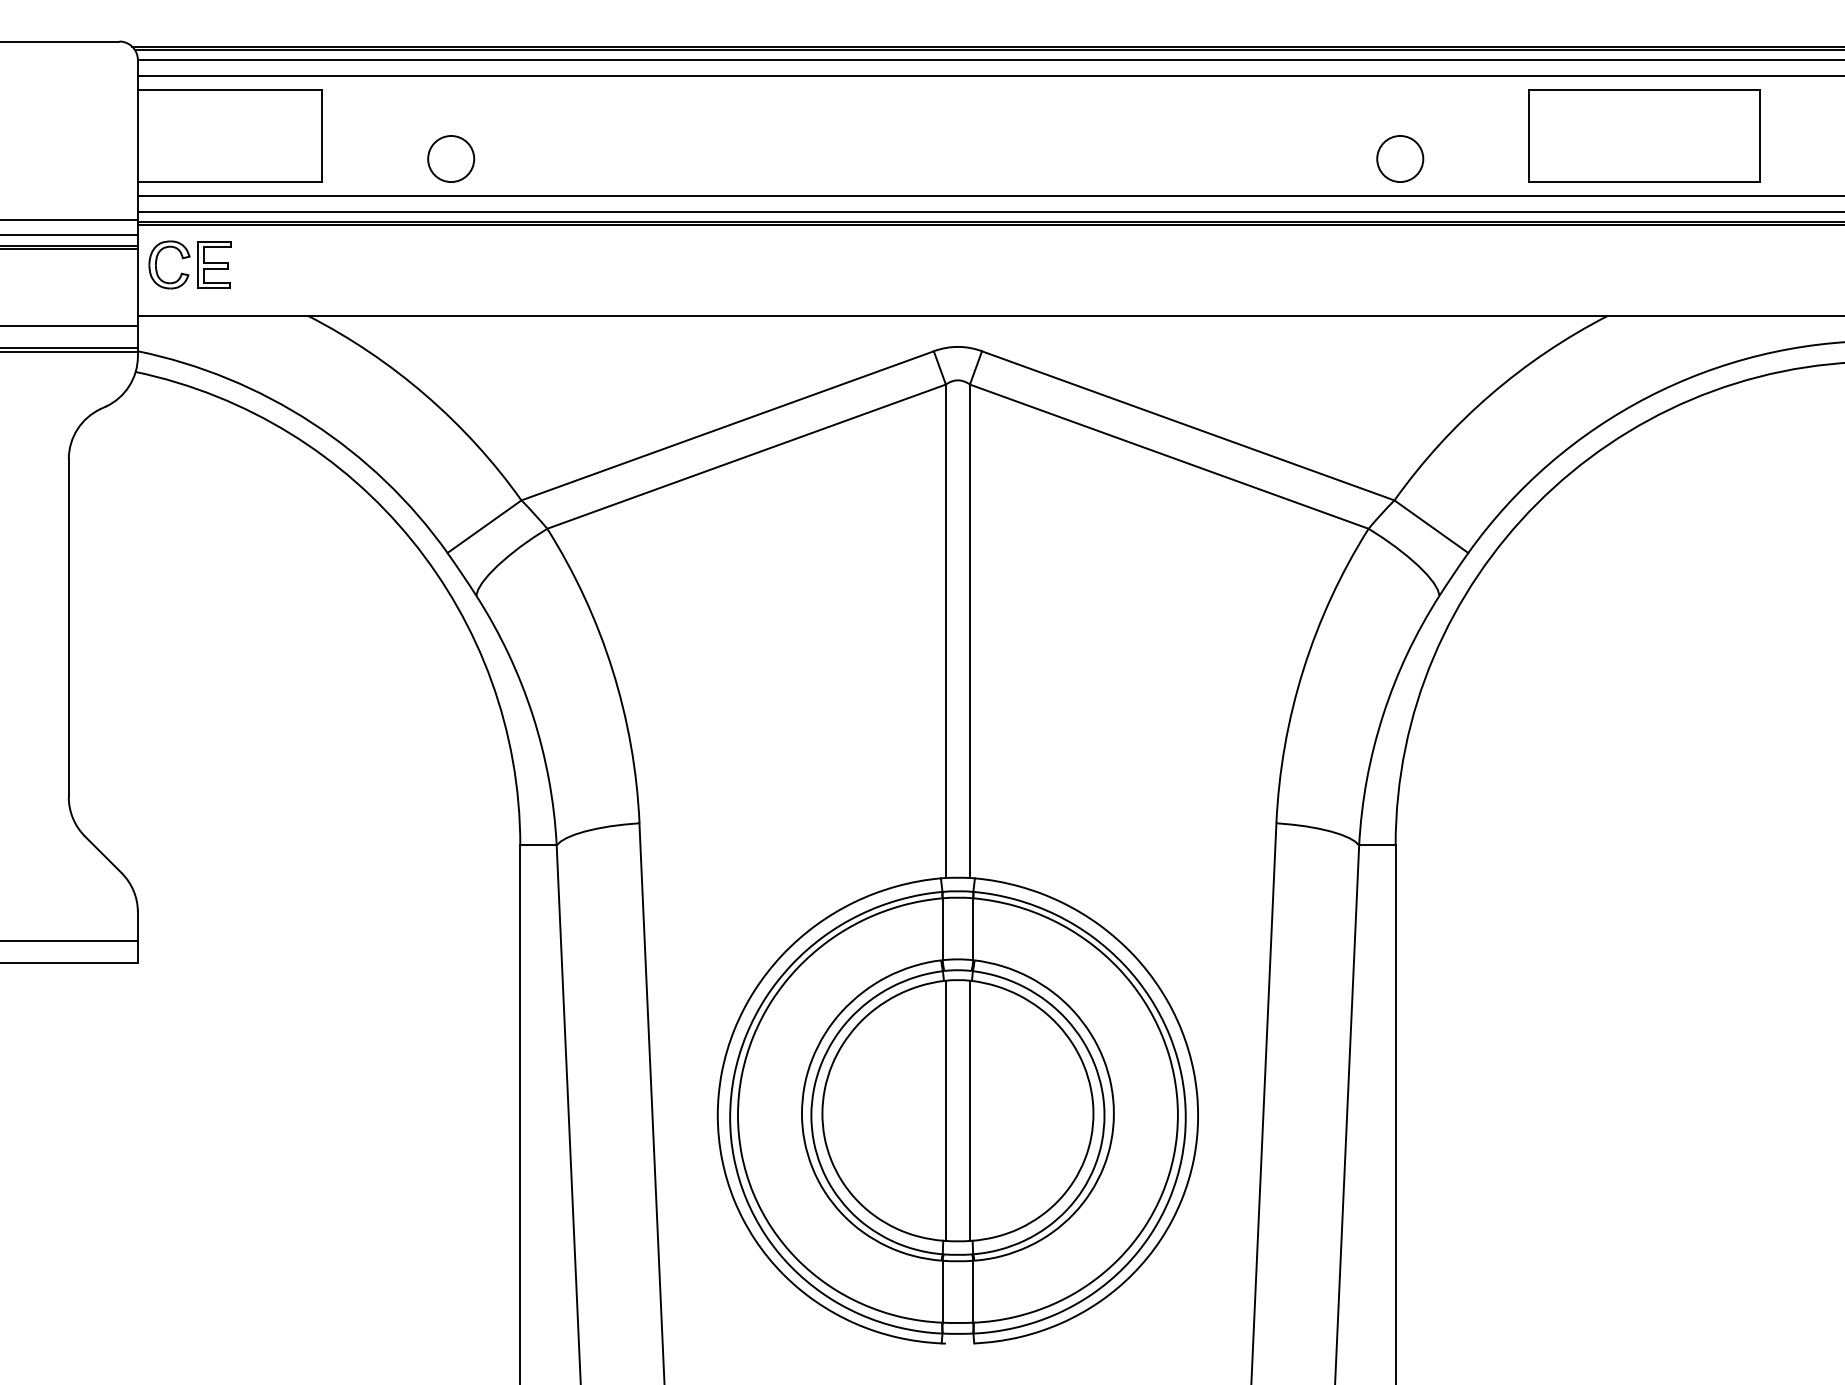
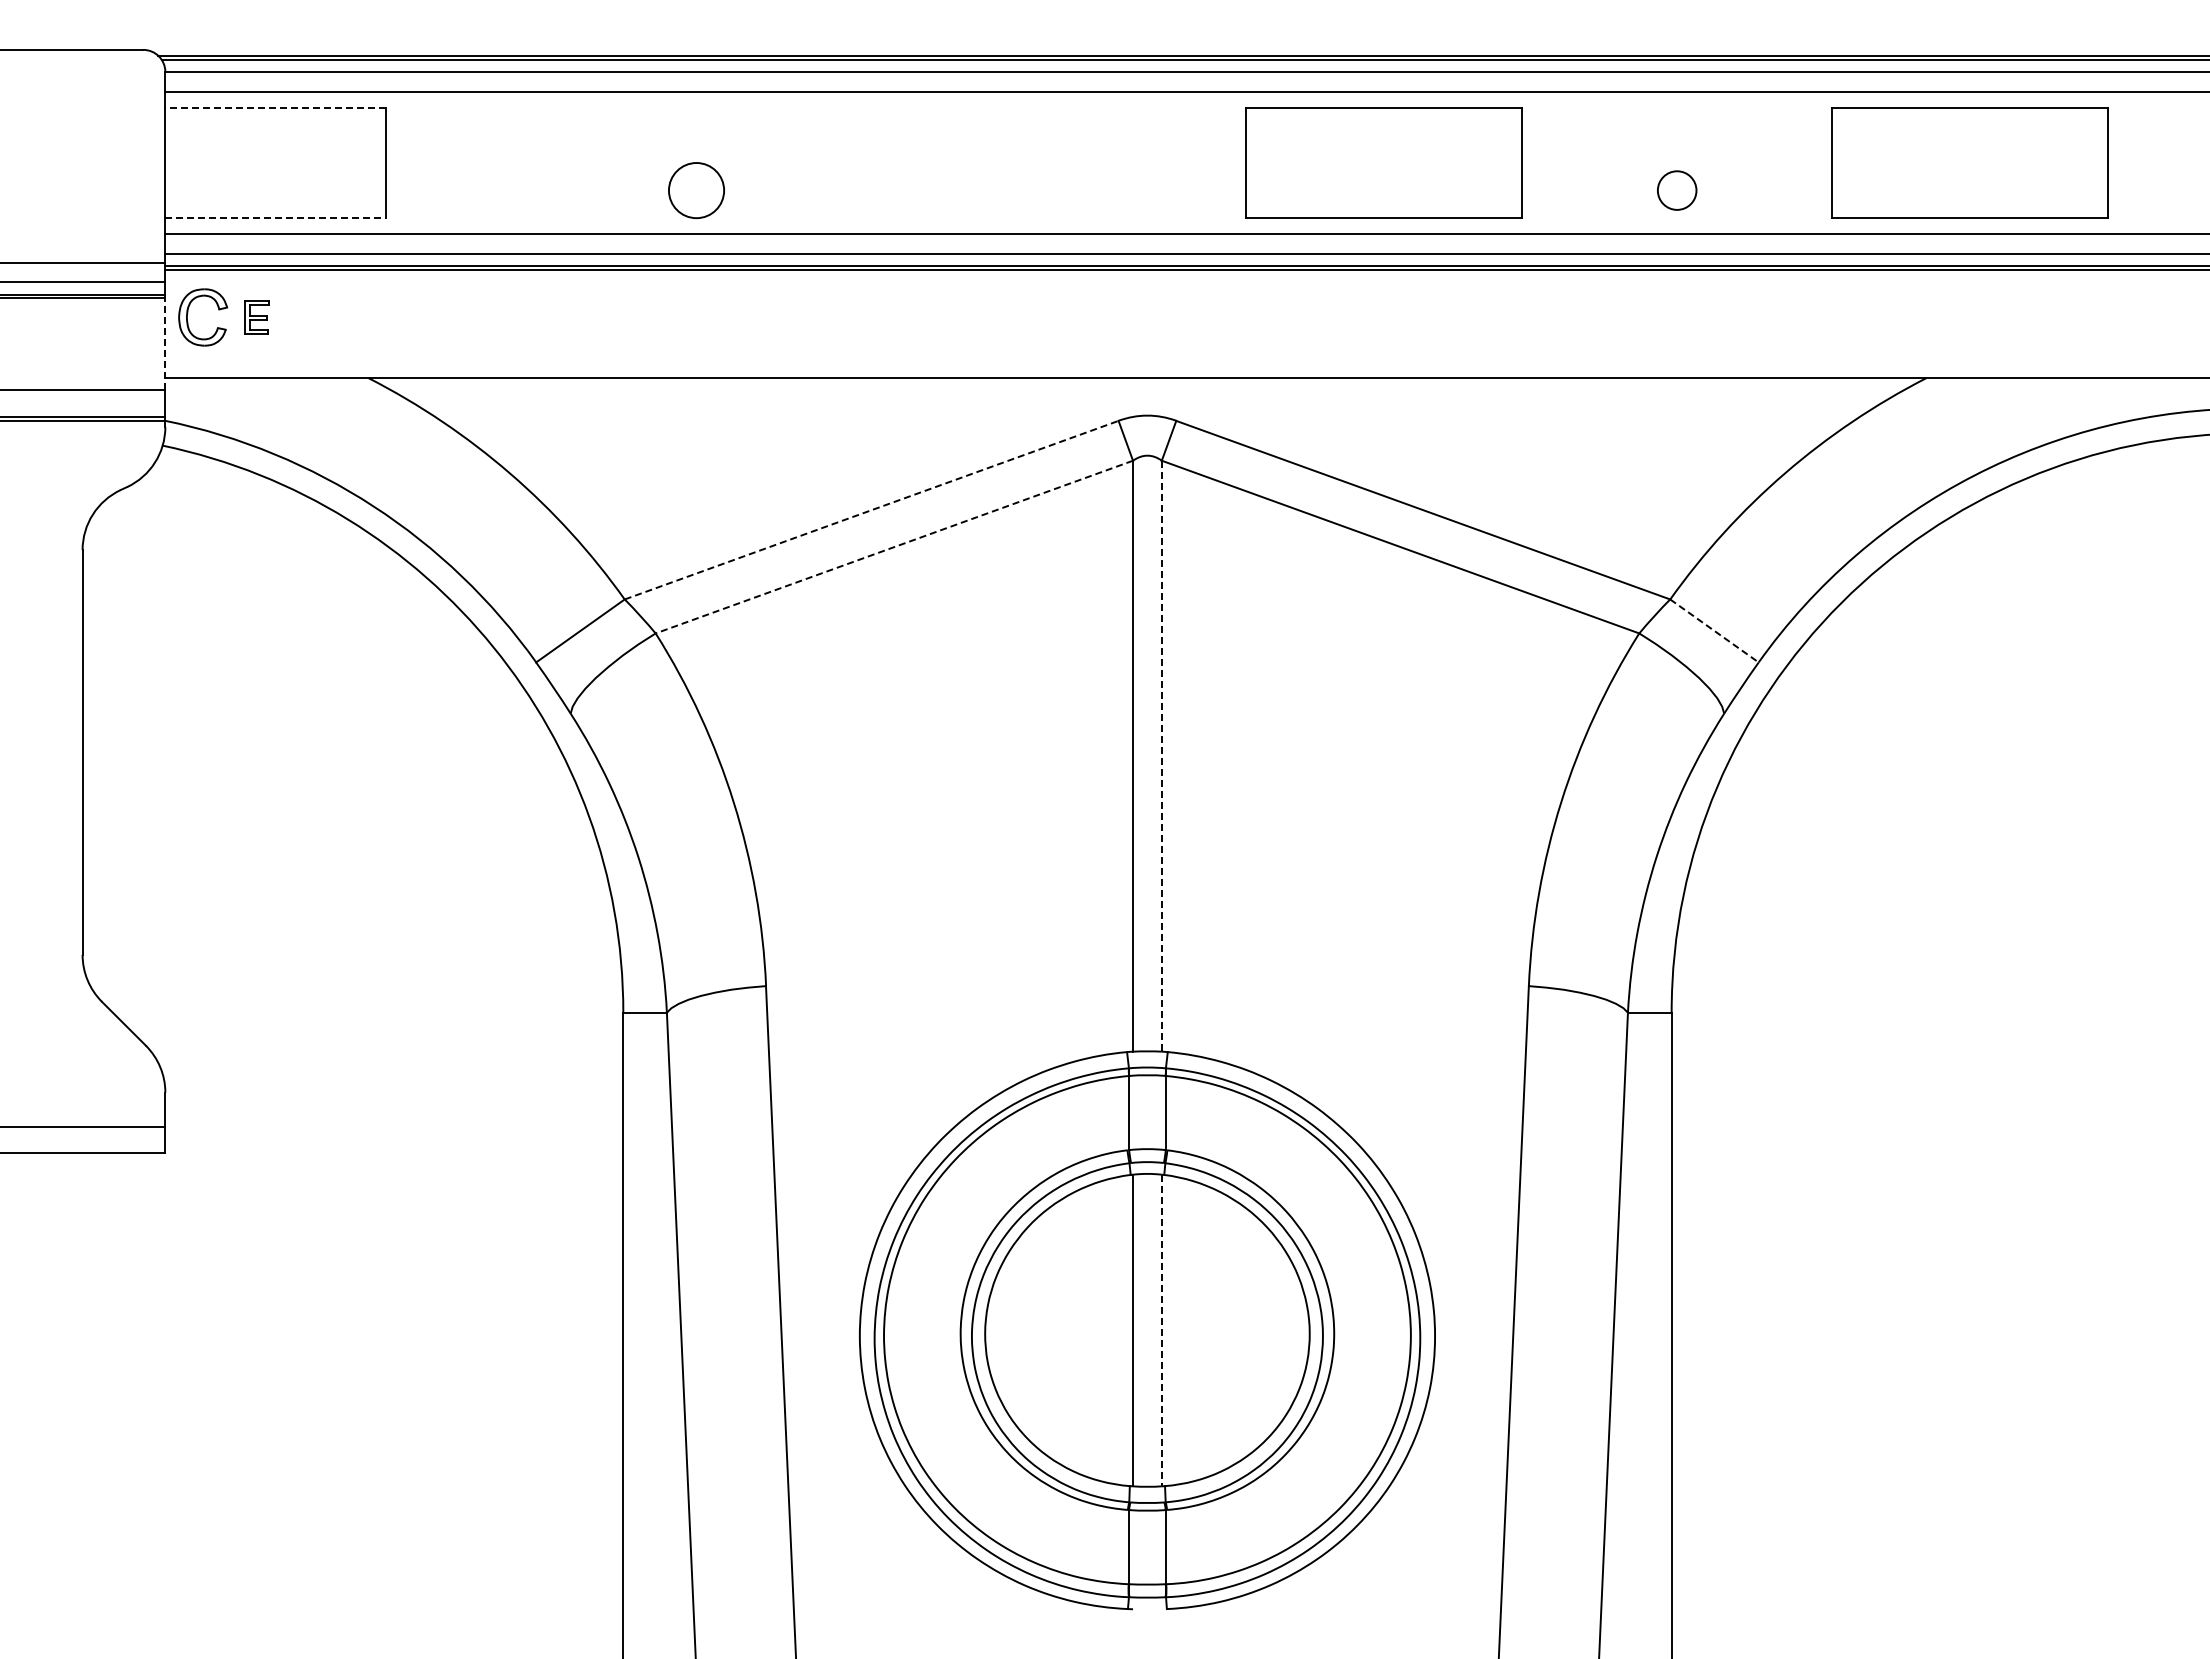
line: (229, 89) -> (275, 107), solid -> dashed
part: (1155, 135) -> (1383, 162), added
circle: (451, 158) -> (696, 190), moved
circle: (1399, 158) -> (1676, 190), size x0.7
line: (230, 182) -> (276, 218), solid -> dashed
part: (214, 264) -> (256, 317), size x0.6
line: (138, 286) -> (165, 343), solid -> dashed
line: (727, 426) -> (871, 510), solid -> dashed
line: (746, 457) -> (894, 547), solid -> dashed
line: (1431, 527) -> (1714, 631), solid -> dashed
line: (969, 631) -> (1161, 756), solid -> dashed
line: (969, 1110) -> (1161, 1330), solid -> dashed

